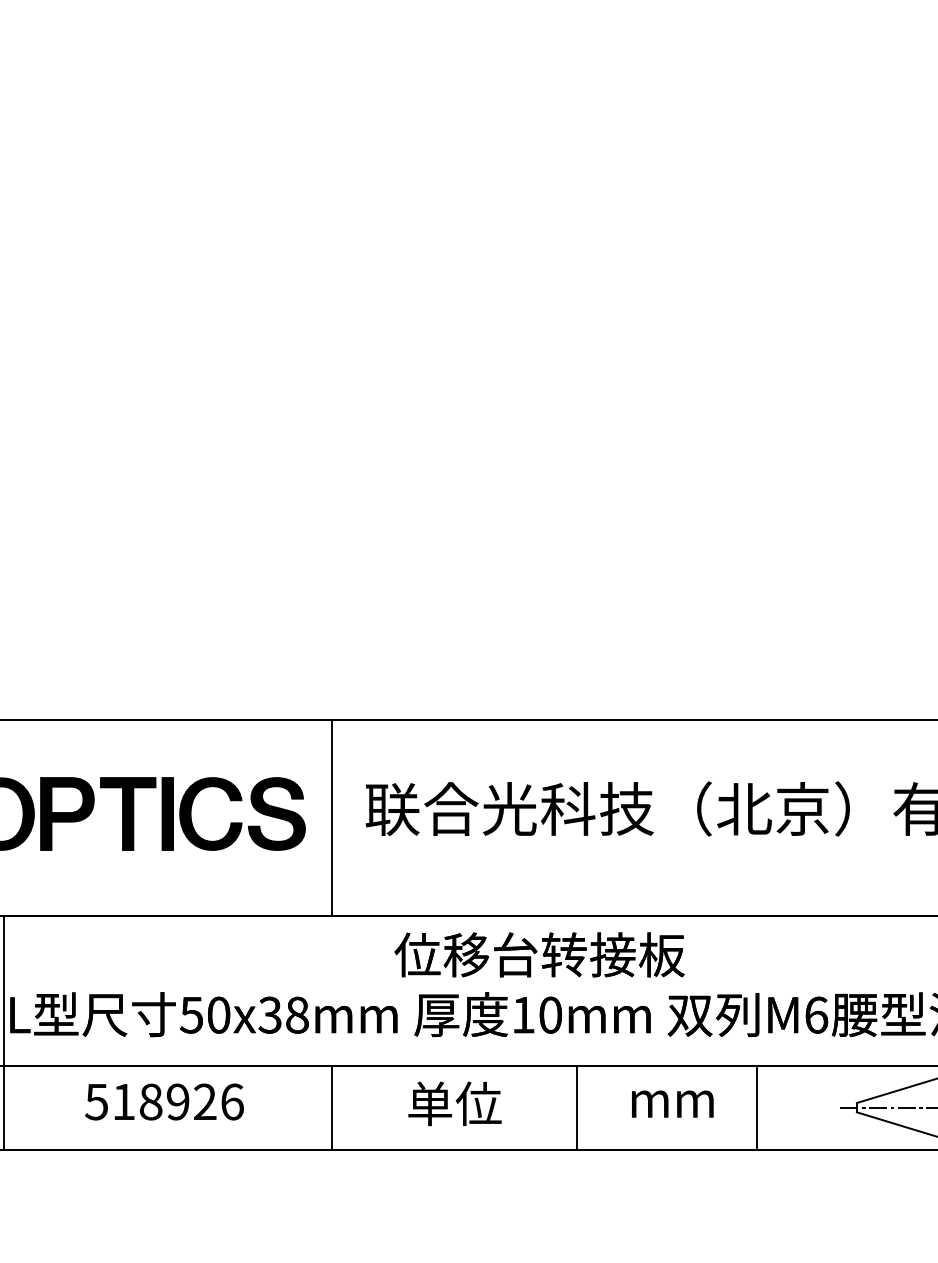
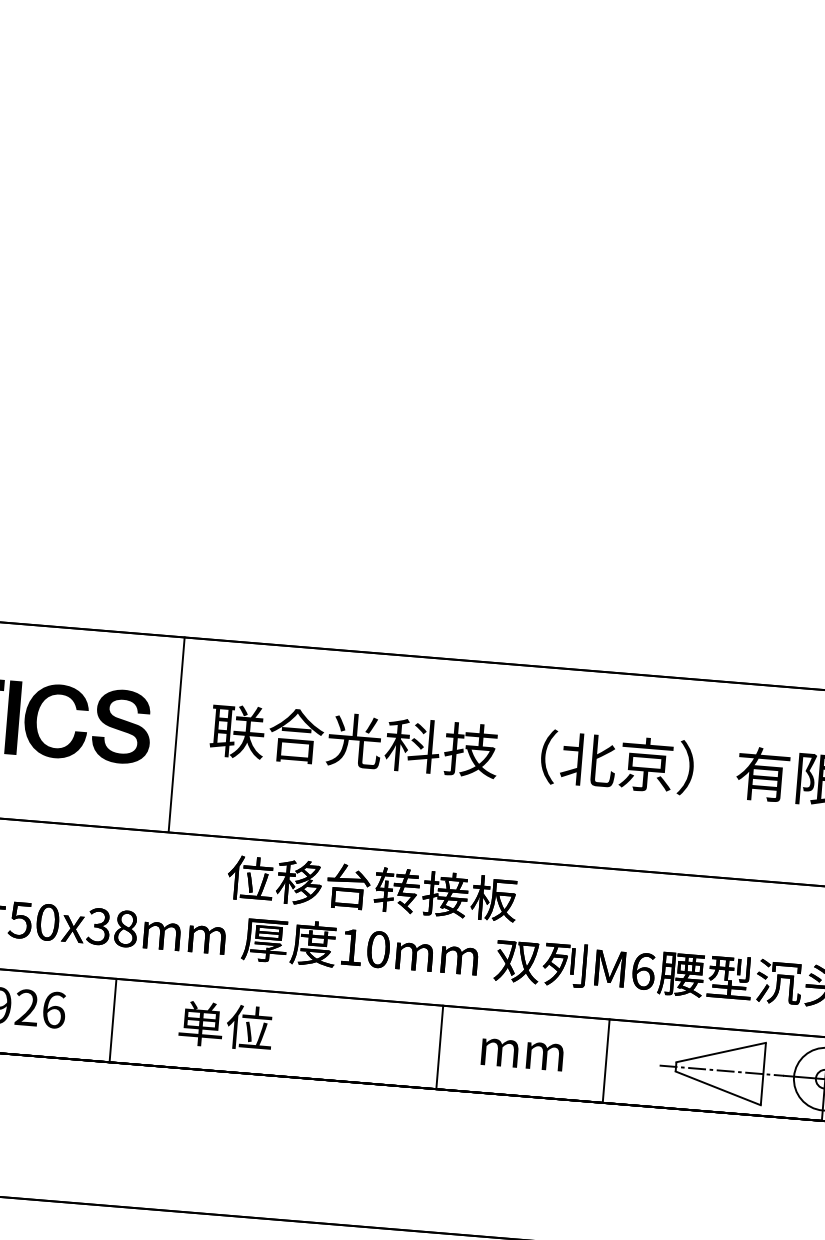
text: (454, 1103) -> (225, 1025), moved
text: (672, 1103) -> (522, 1054), moved
line: (332, 1107) -> (113, 1020), moved
line: (576, 1107) -> (439, 1047), moved
line: (756, 1107) -> (605, 1060), moved

